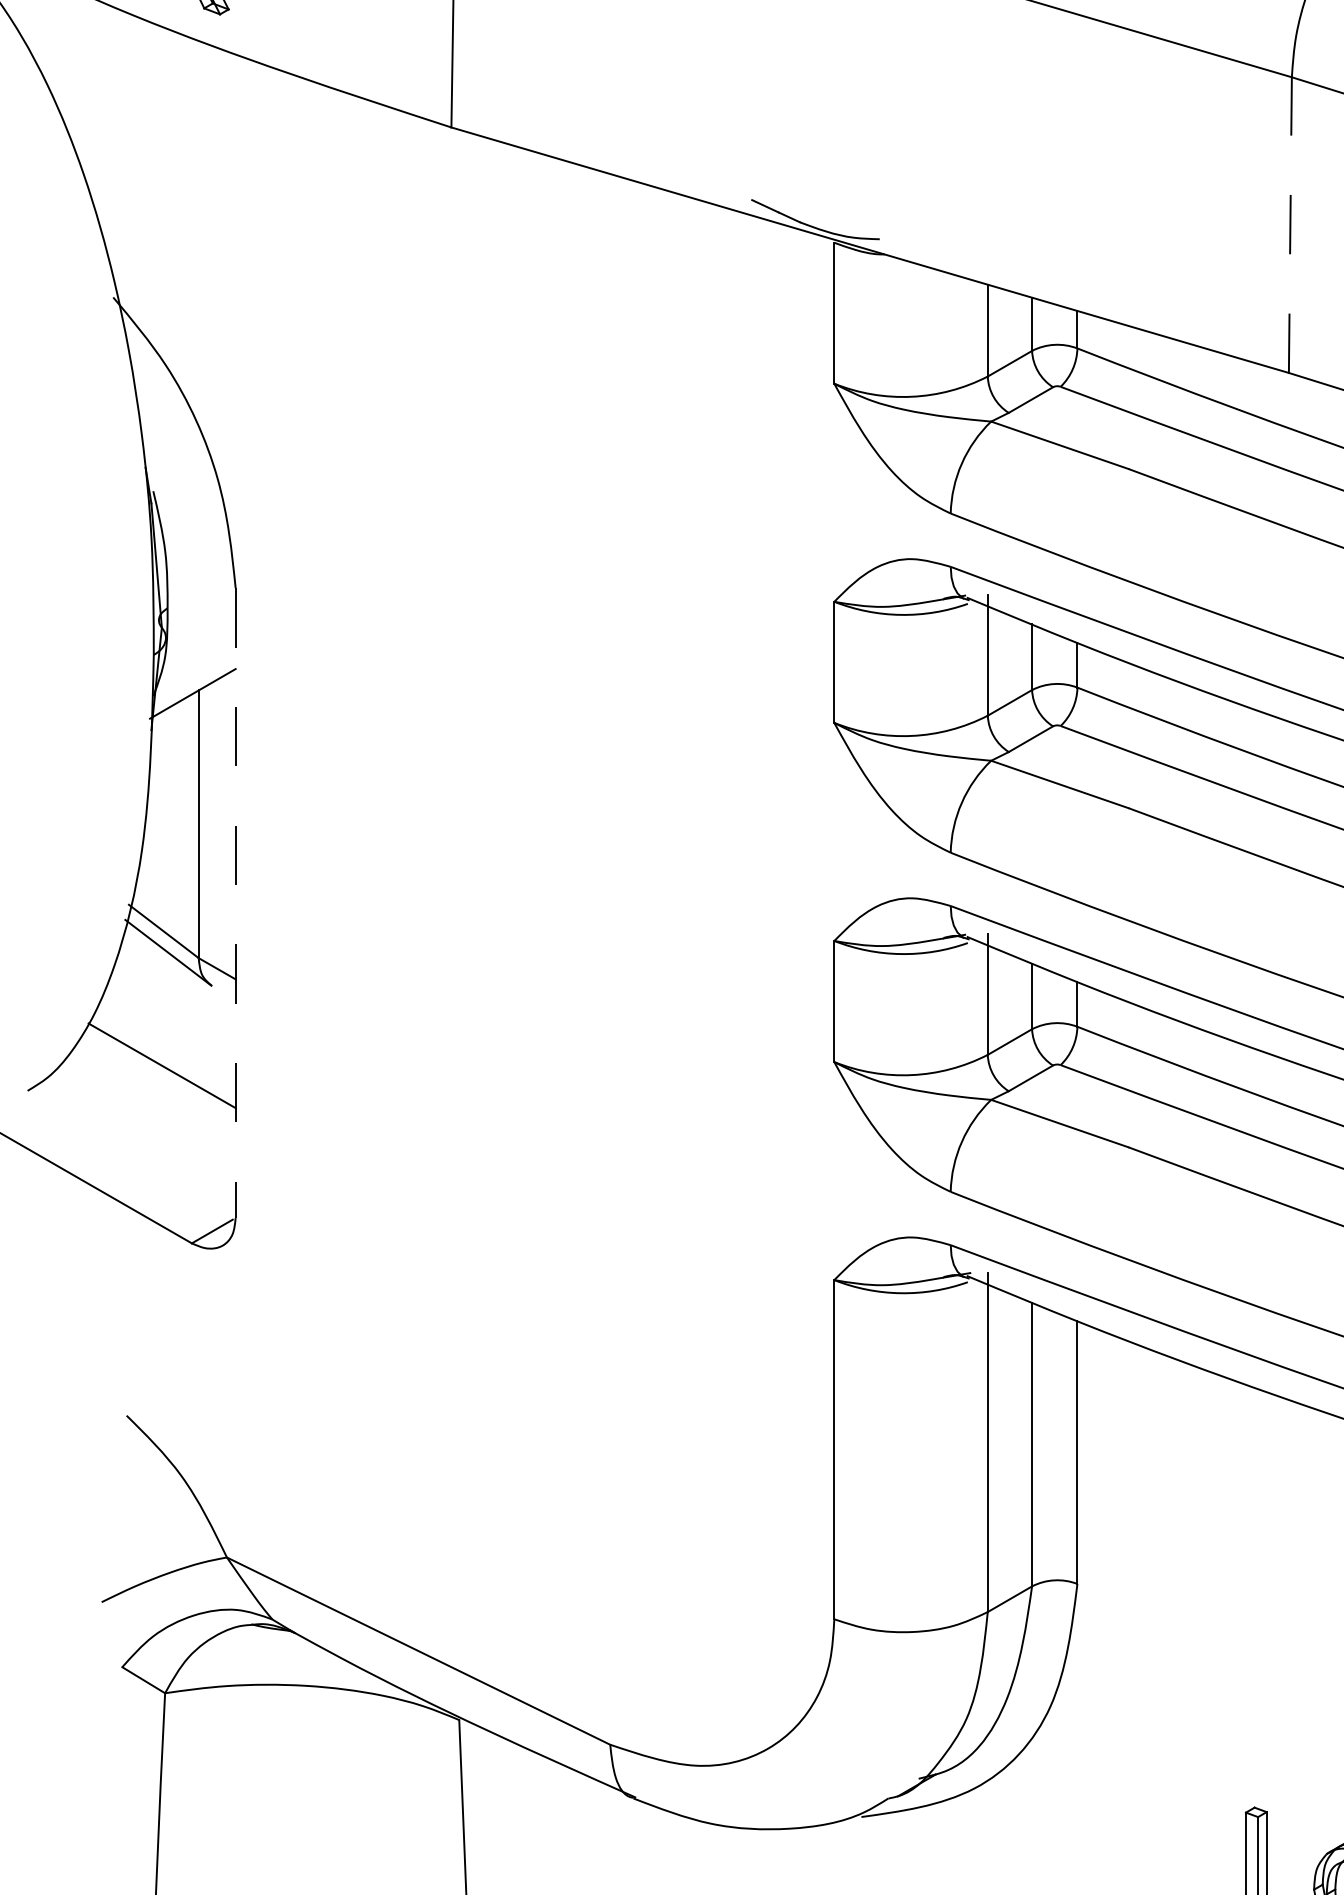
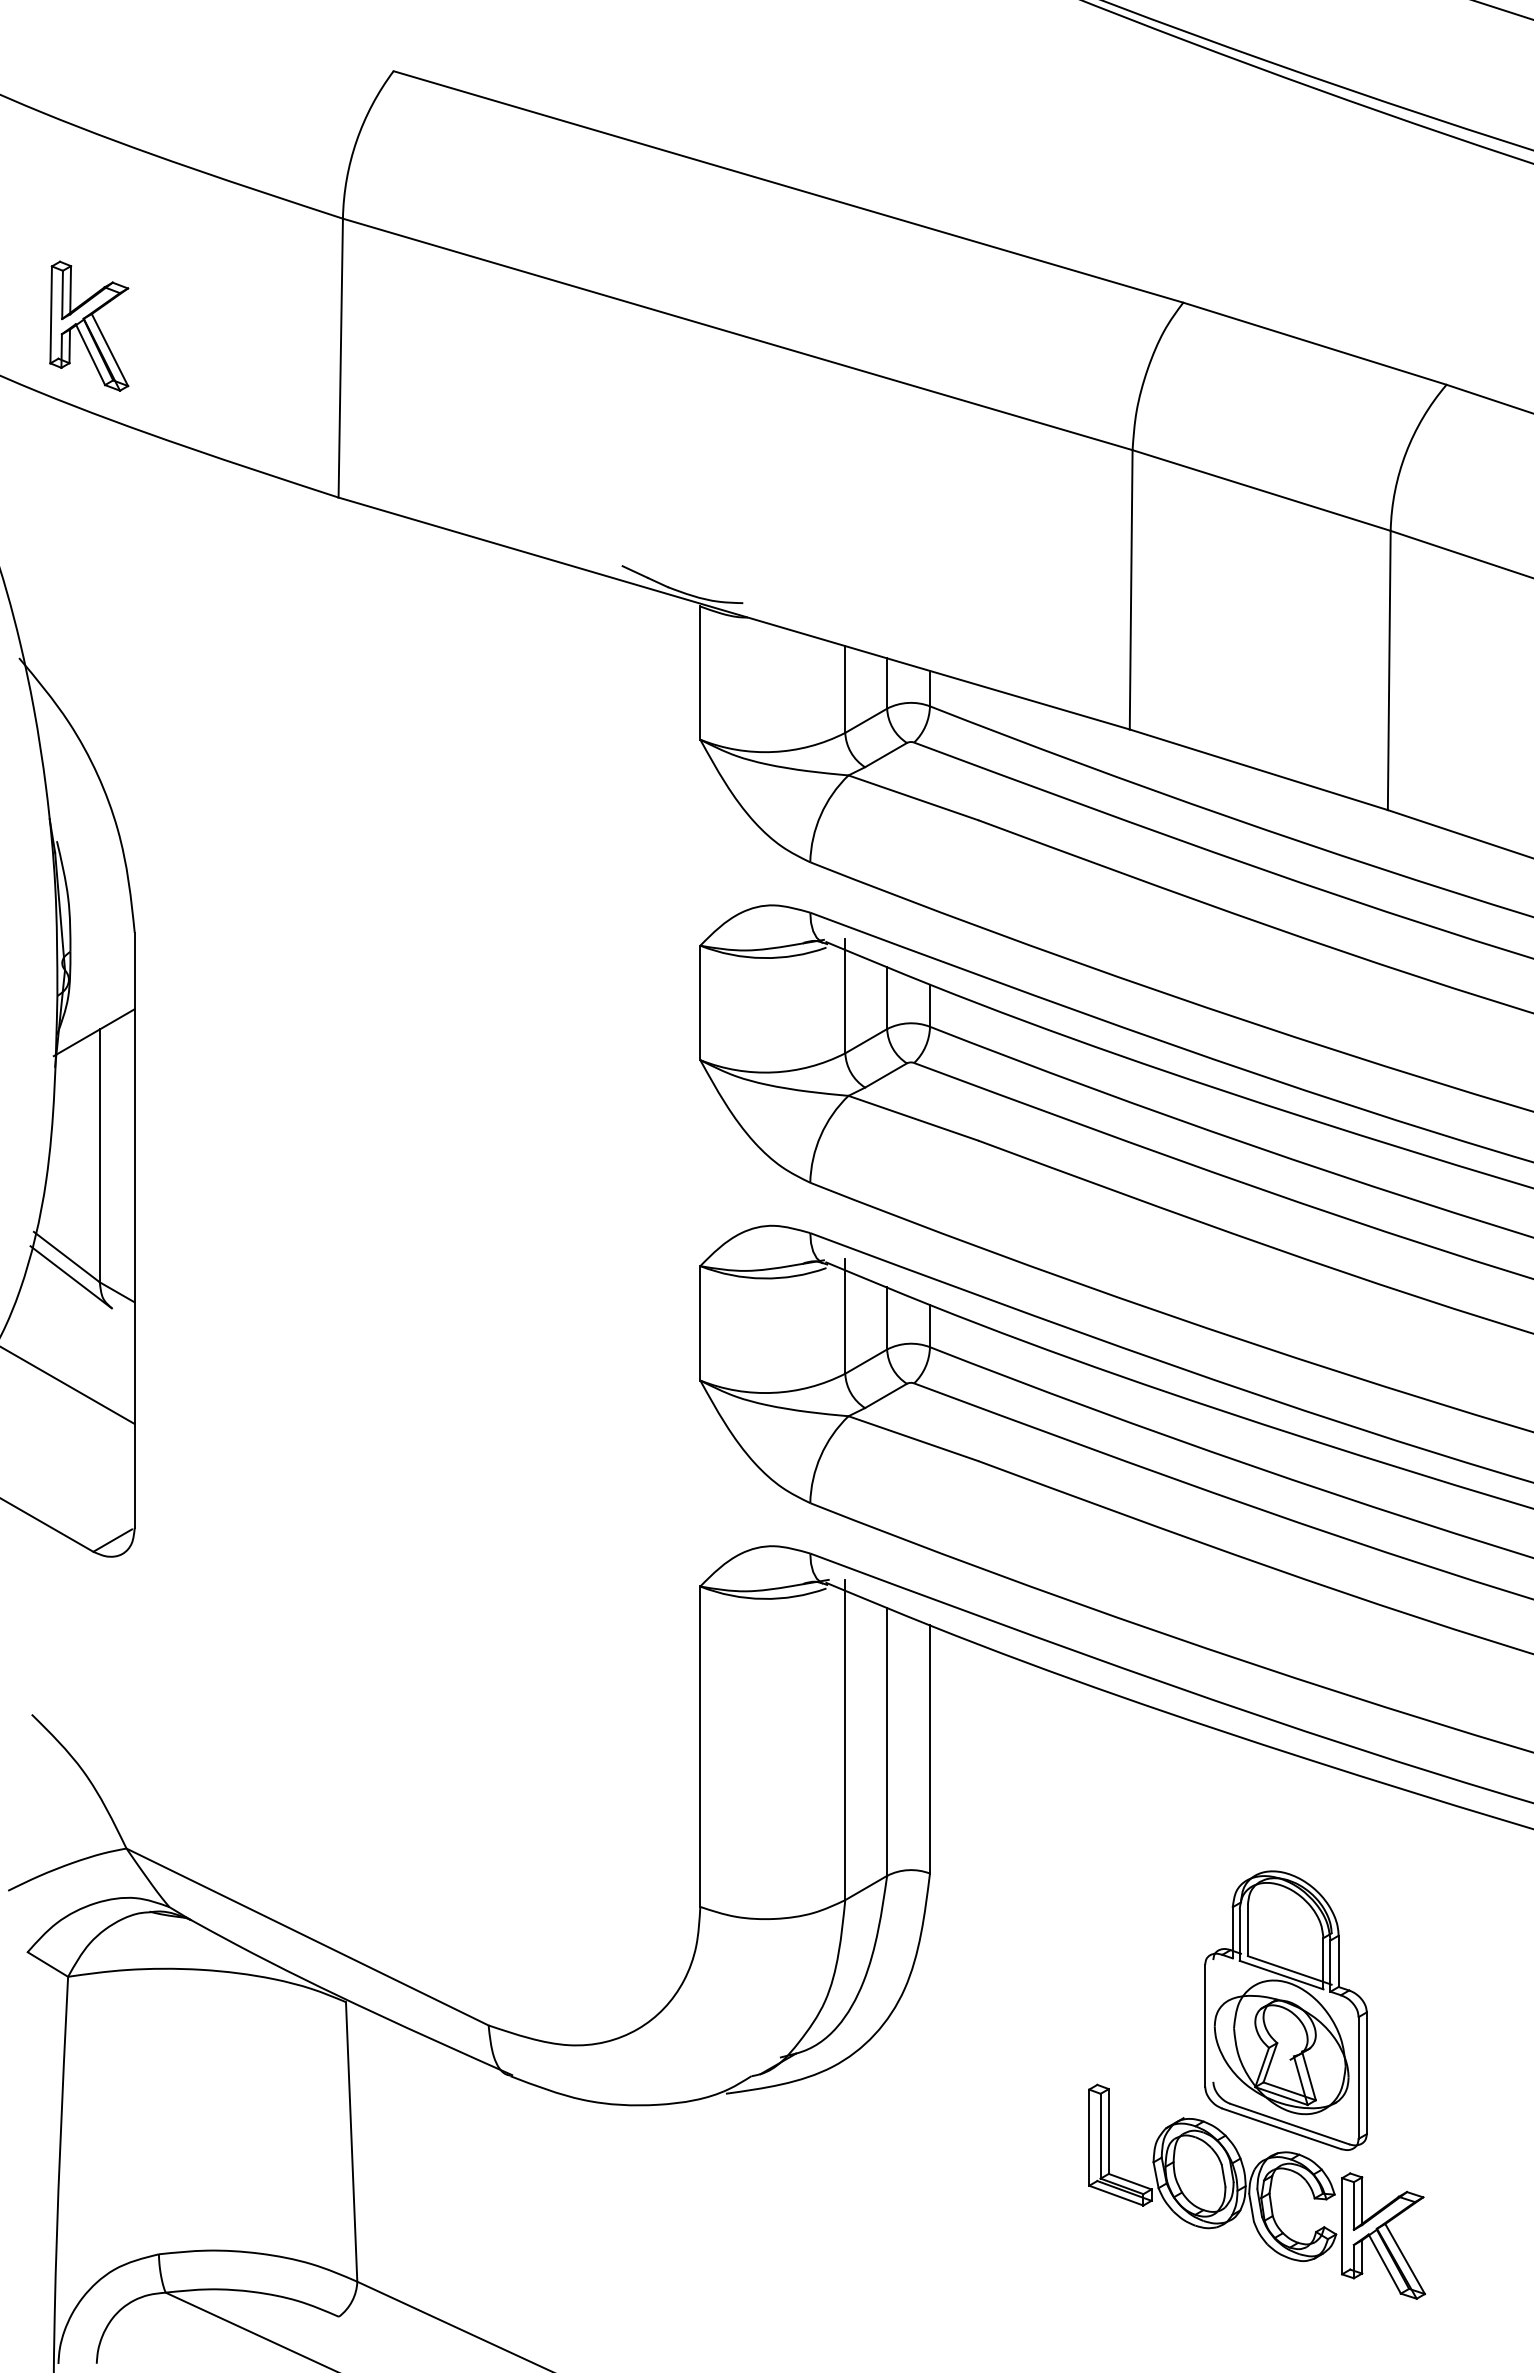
line: (1290, 224) -> (1131, 589), dashed -> solid
line: (235, 903) -> (134, 1230), dashed -> solid

